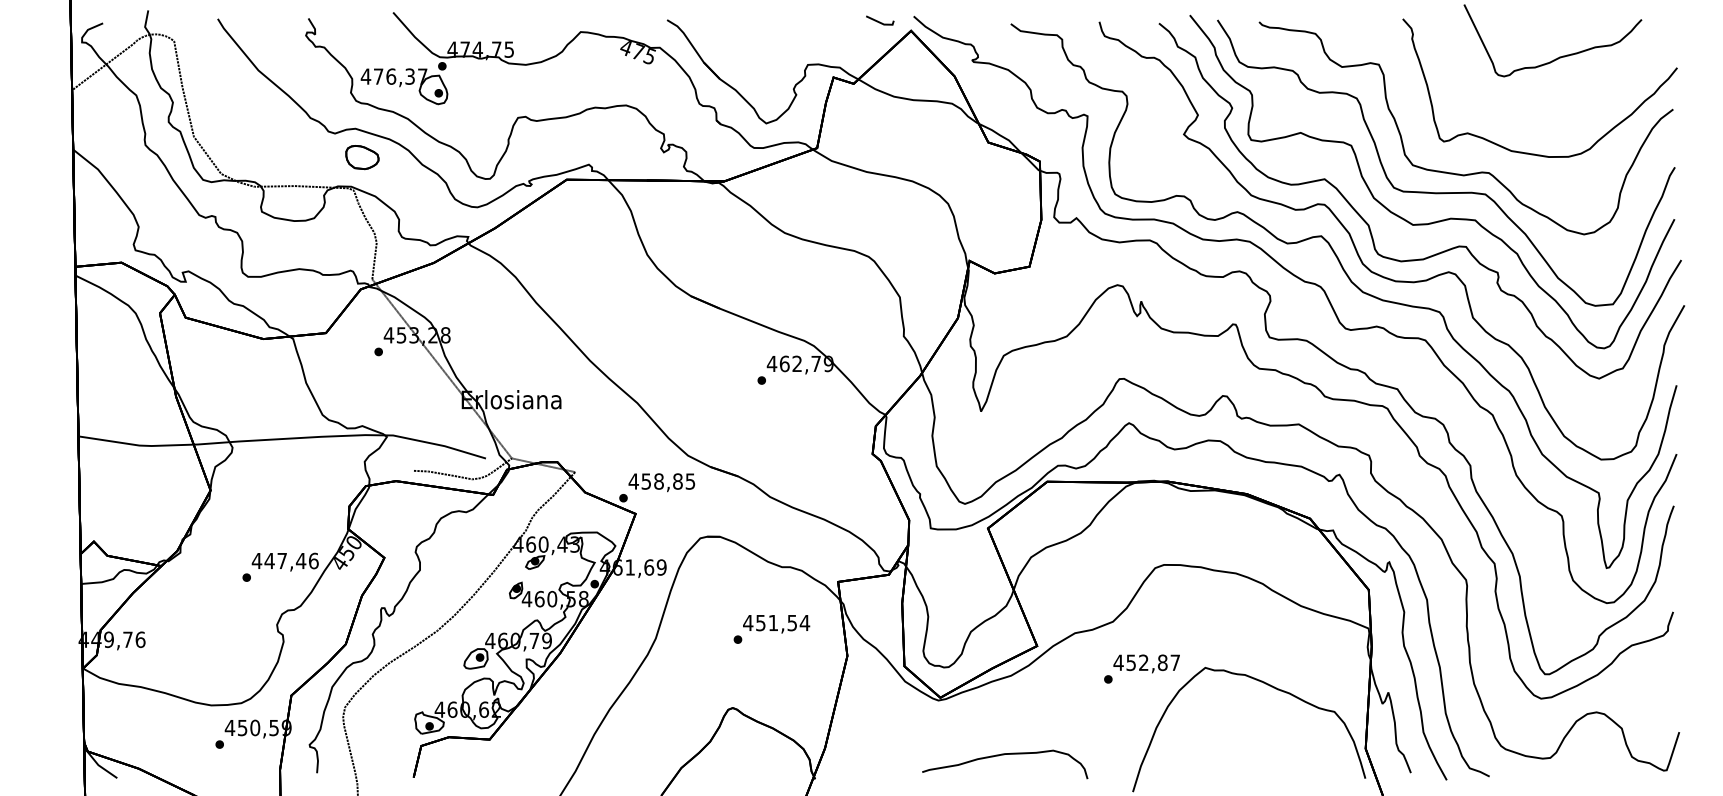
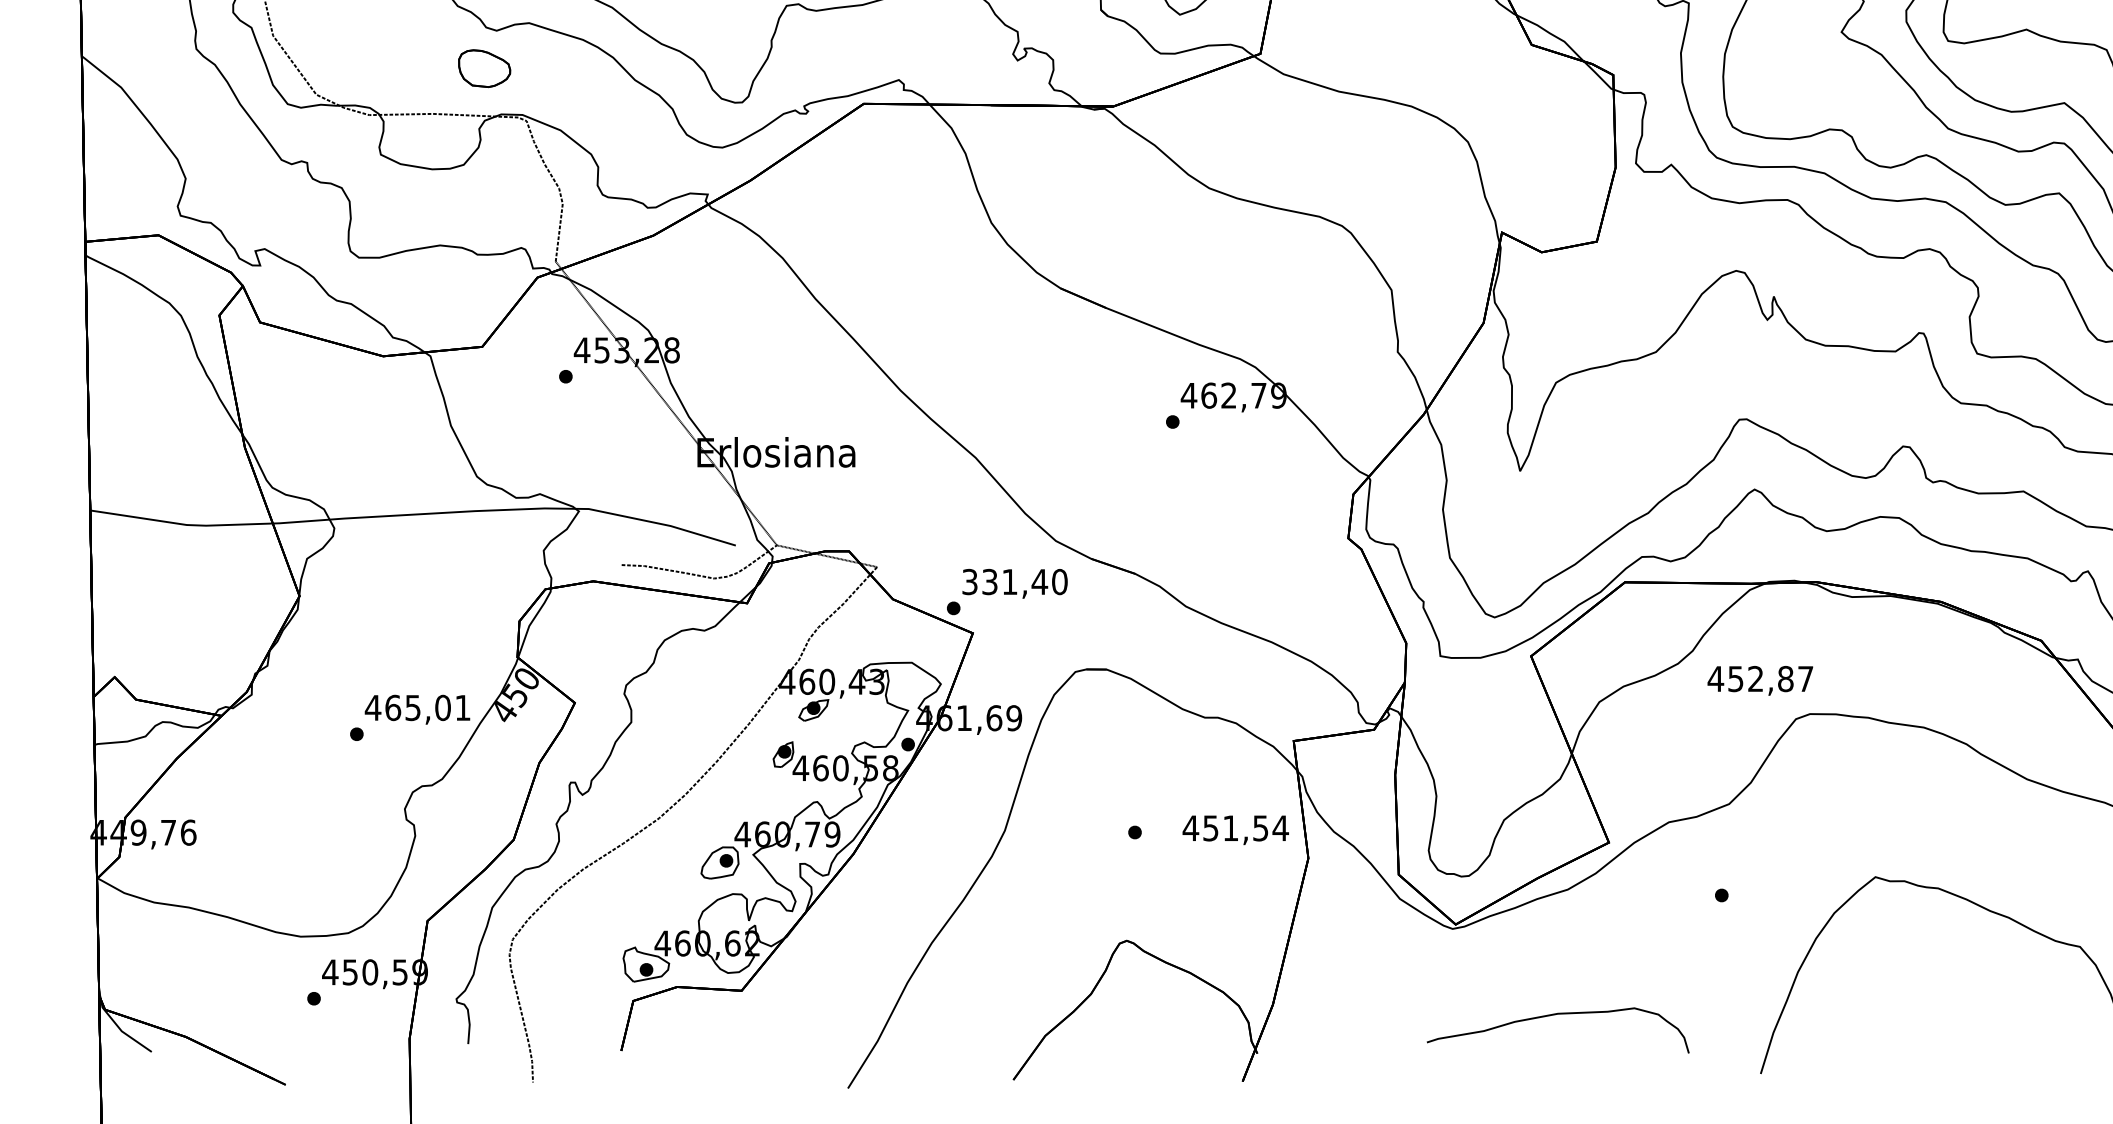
part: (362, 157) -> (484, 68), moved
text: (661, 481) -> (1013, 581), 458,85 -> 331,40
text: (291, 560) -> (427, 707), 447,46 -> 465,01
text: (776, 624) -> (1235, 830), moved
text: (1146, 663) -> (1760, 680), moved

